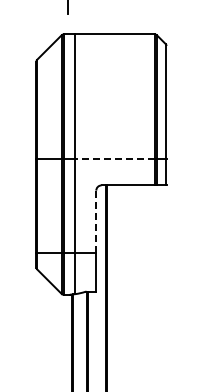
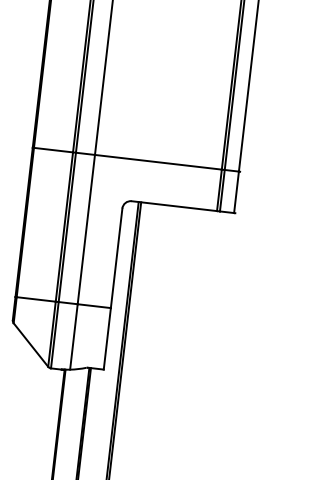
line: (115, 159) -> (158, 162), dashed -> solid
line: (96, 221) -> (117, 257), dashed -> solid

